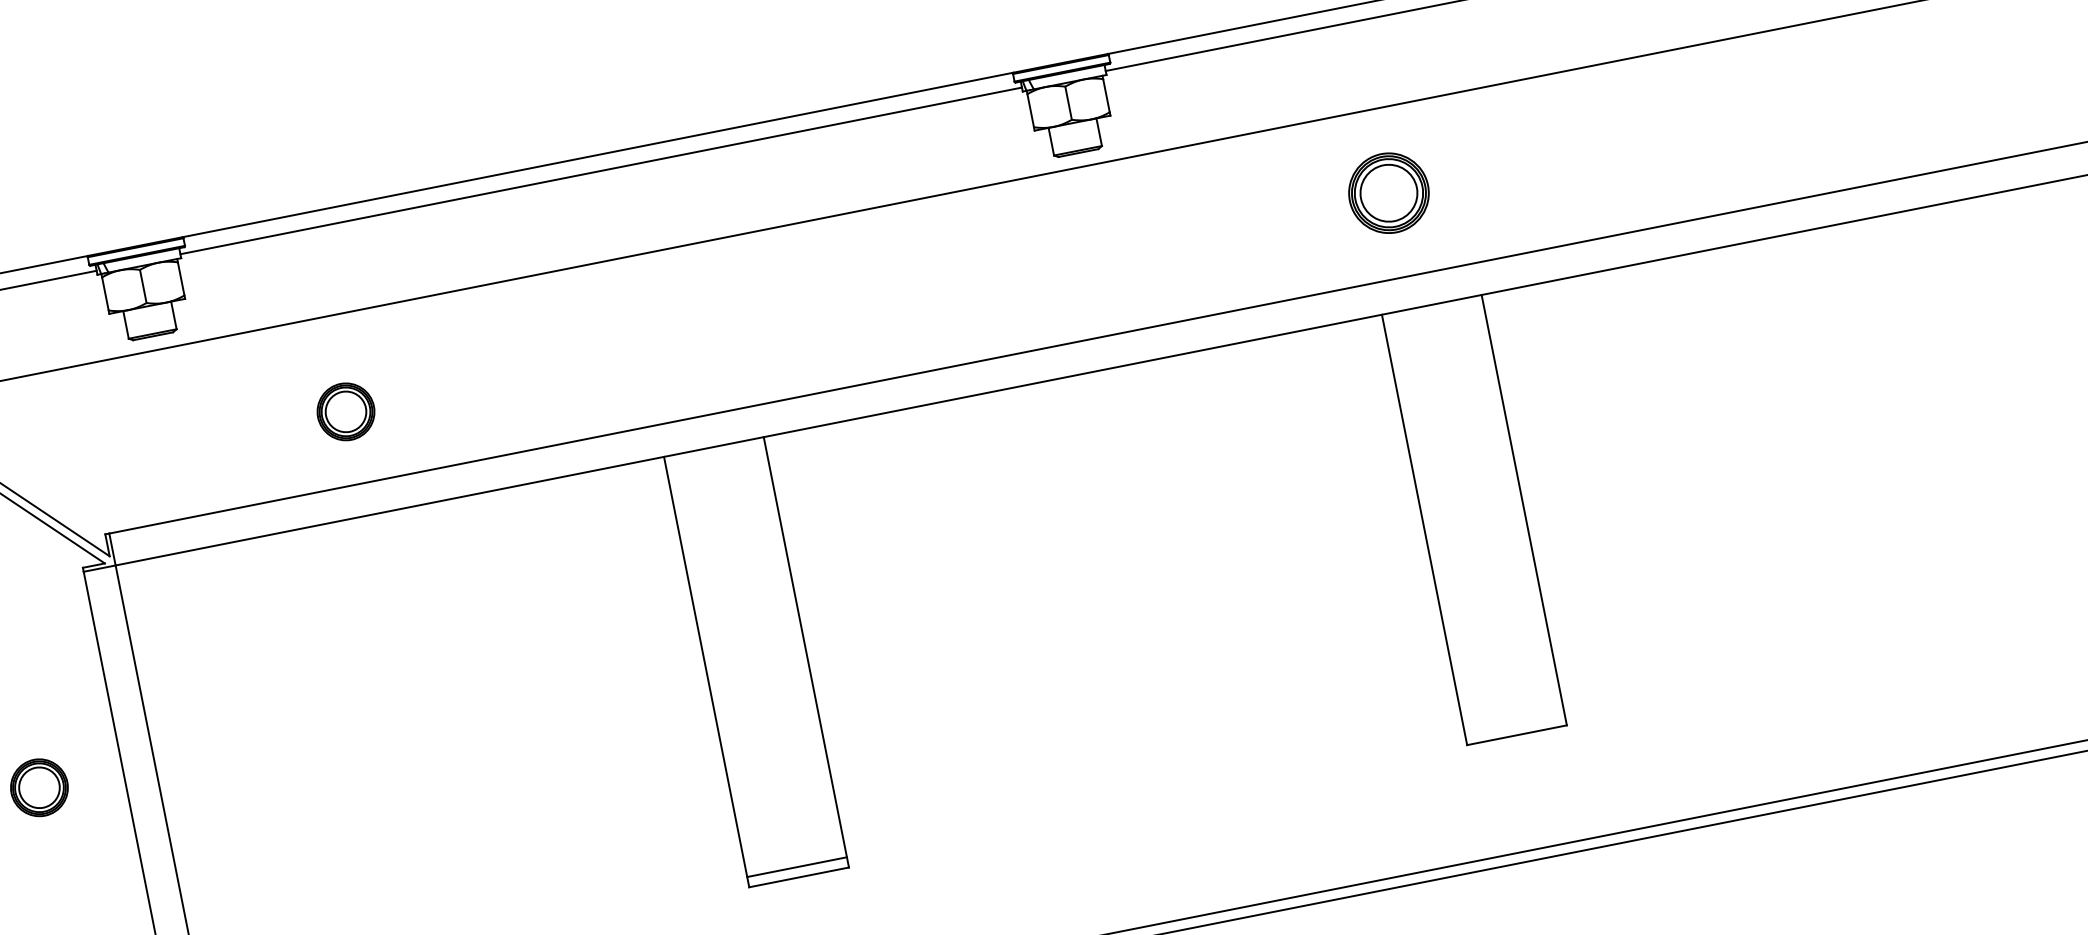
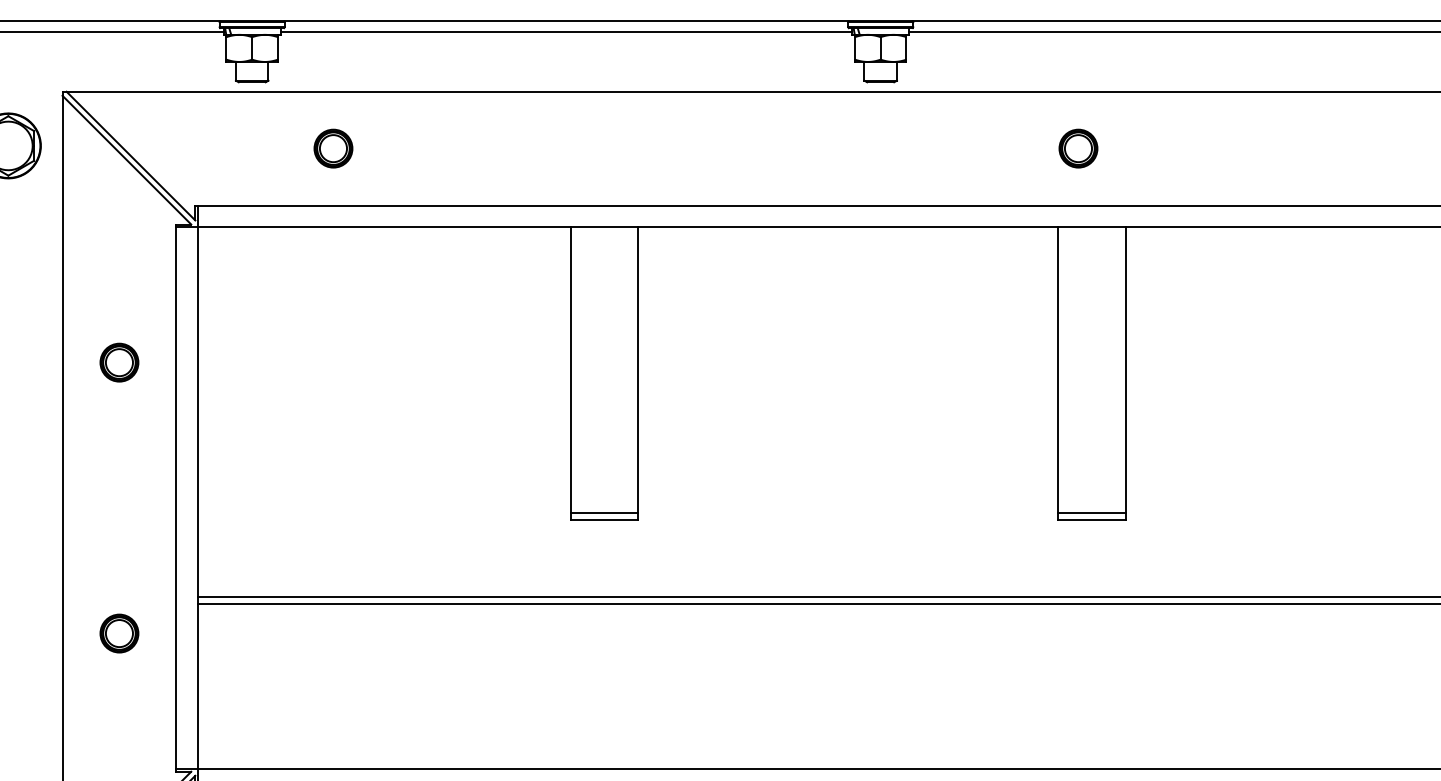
part: (1388, 192) -> (1078, 148), size x0.71
part: (346, 411) -> (333, 148), moved
line: (1514, 725) -> (1091, 512), added

